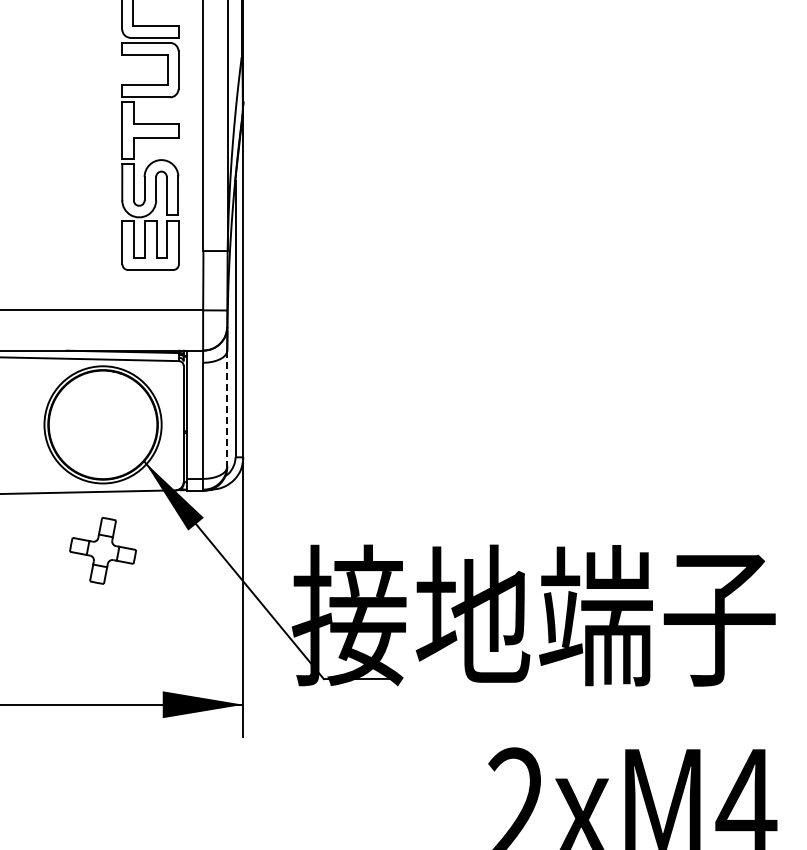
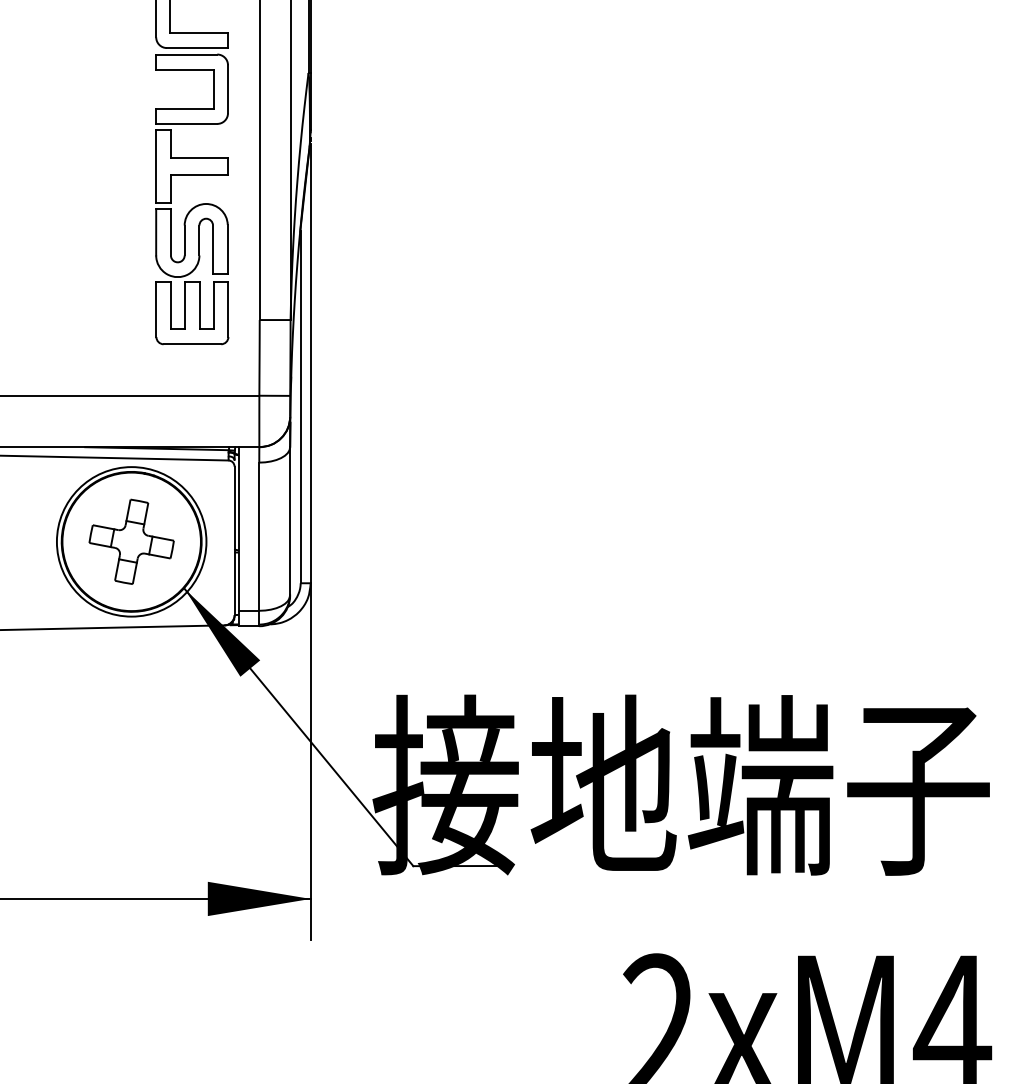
line: (227, 409) -> (290, 522), dashed -> solid
part: (102, 550) -> (130, 541), moved

